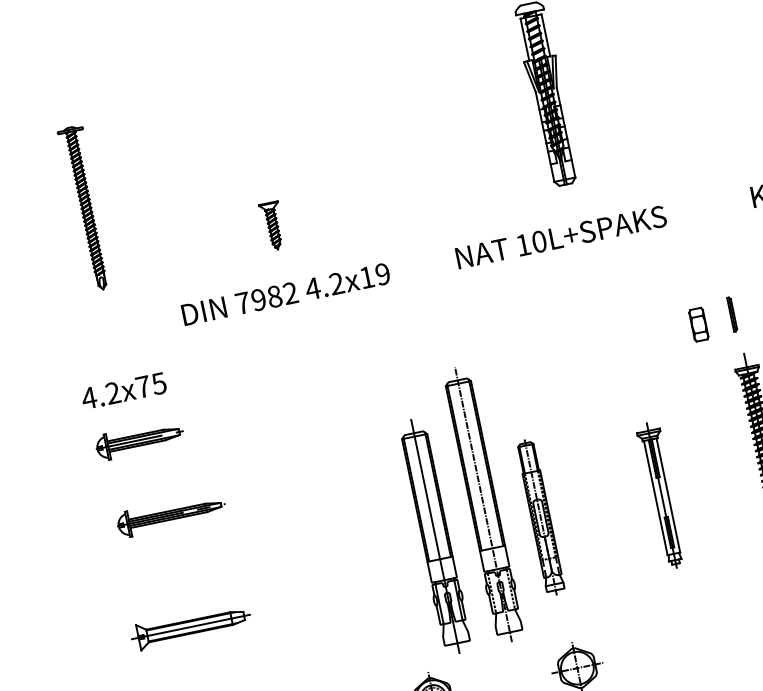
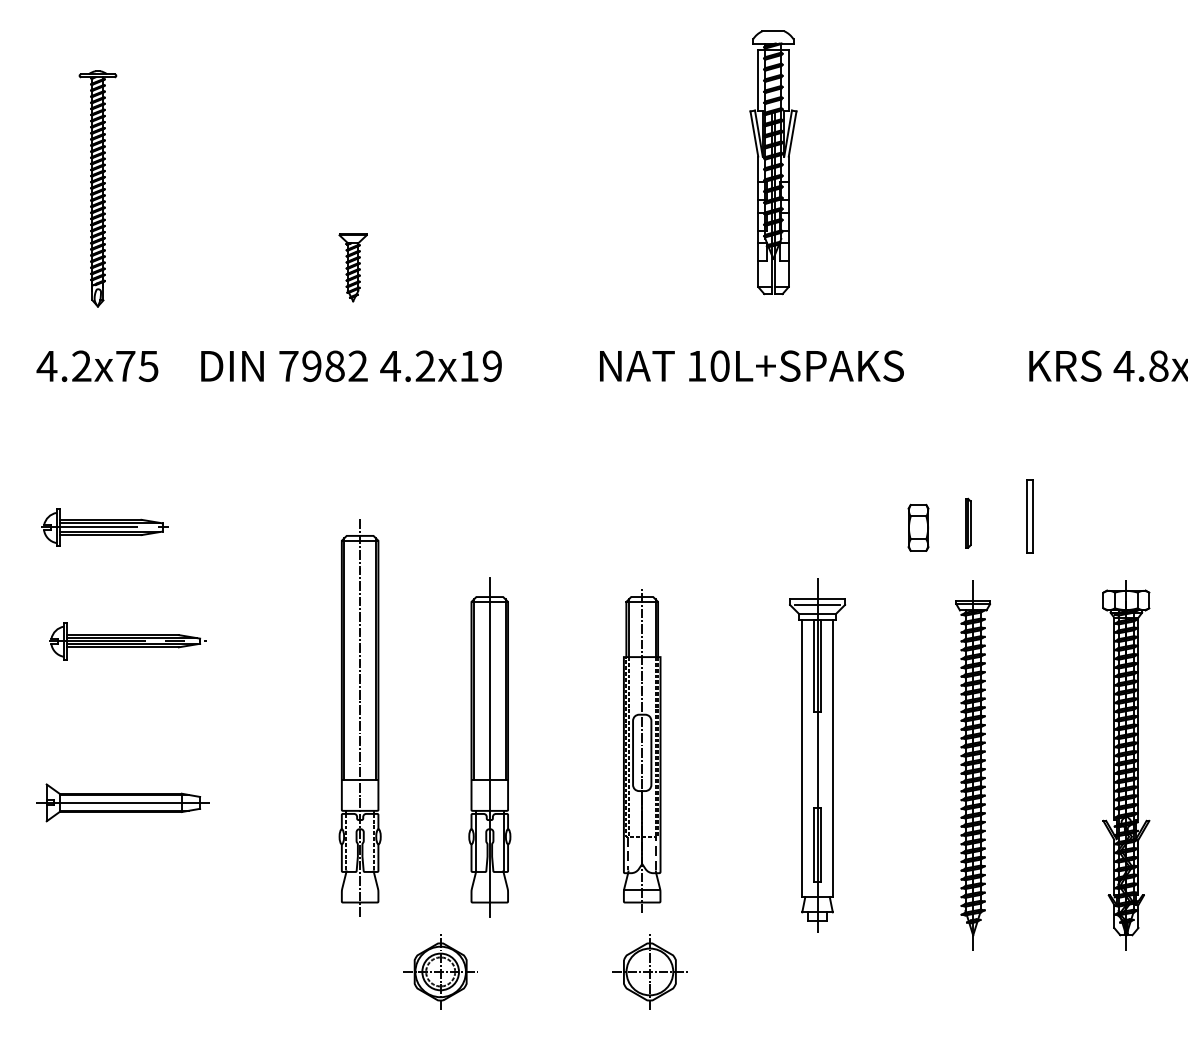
text: (123, 390) -> (97, 365), moved
part: (661, 495) -> (817, 755), size x1.67
part: (483, 505) -> (359, 717), moved
part: (540, 517) -> (642, 750), size x1.43

